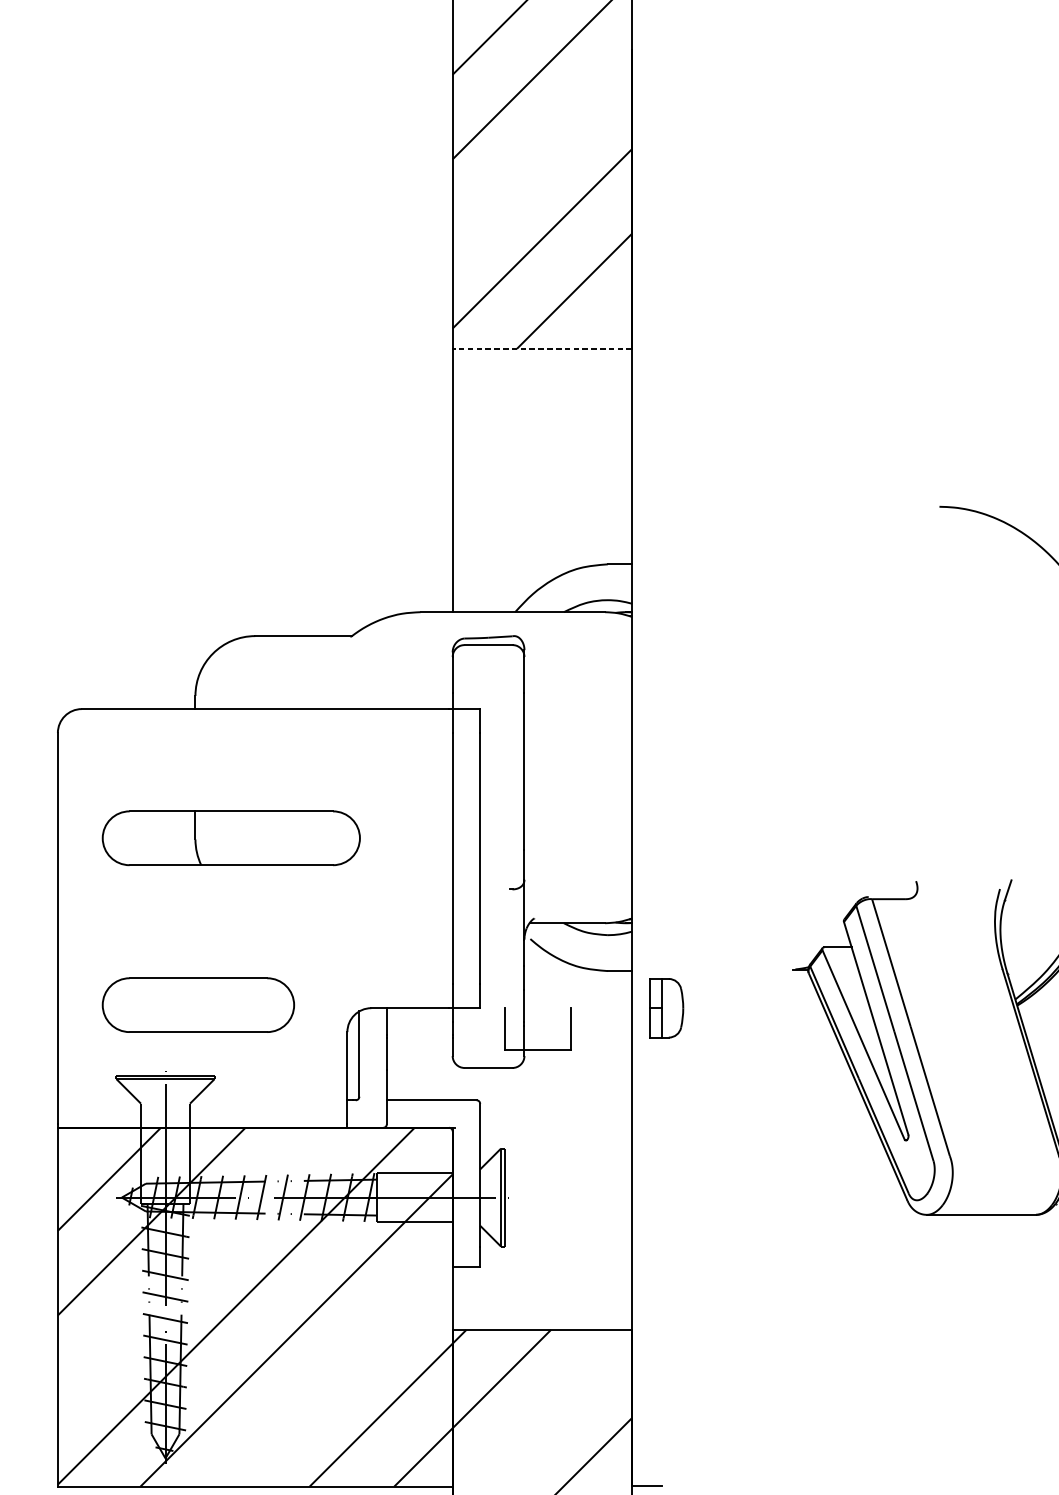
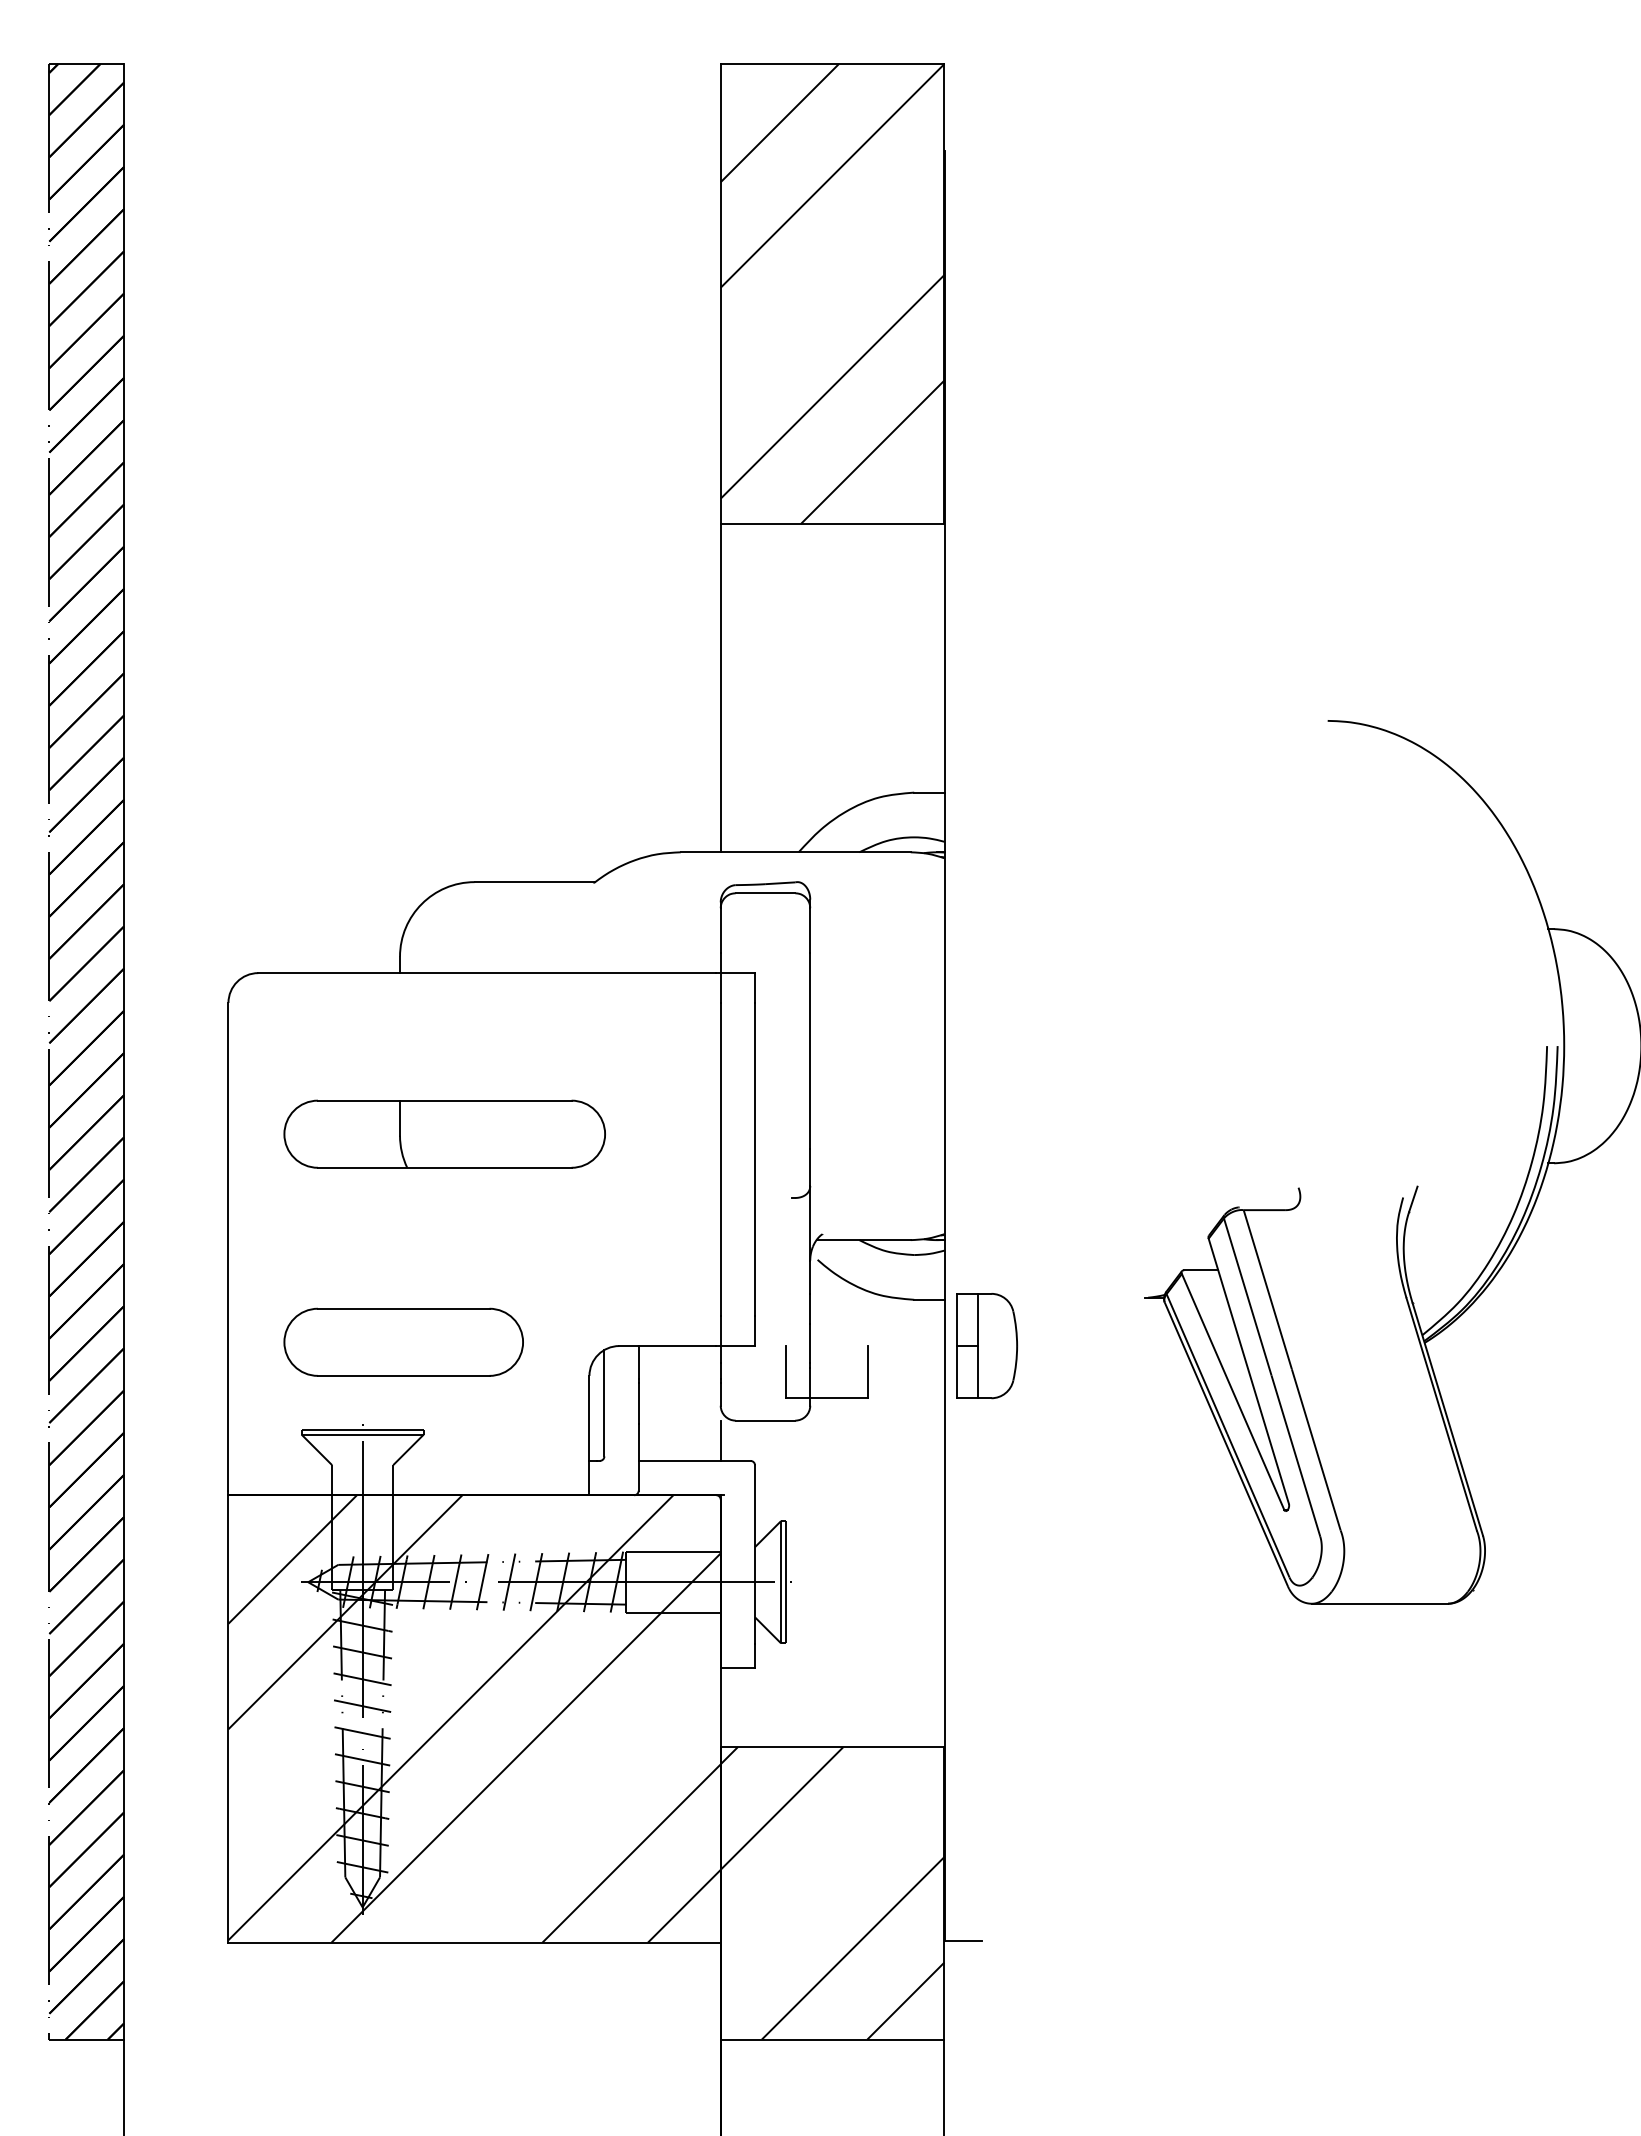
line: (542, 348) -> (832, 523), dashed -> solid
part: (666, 1008) -> (987, 1346), size x1.43
line: (452, 1083) -> (720, 1440), added

